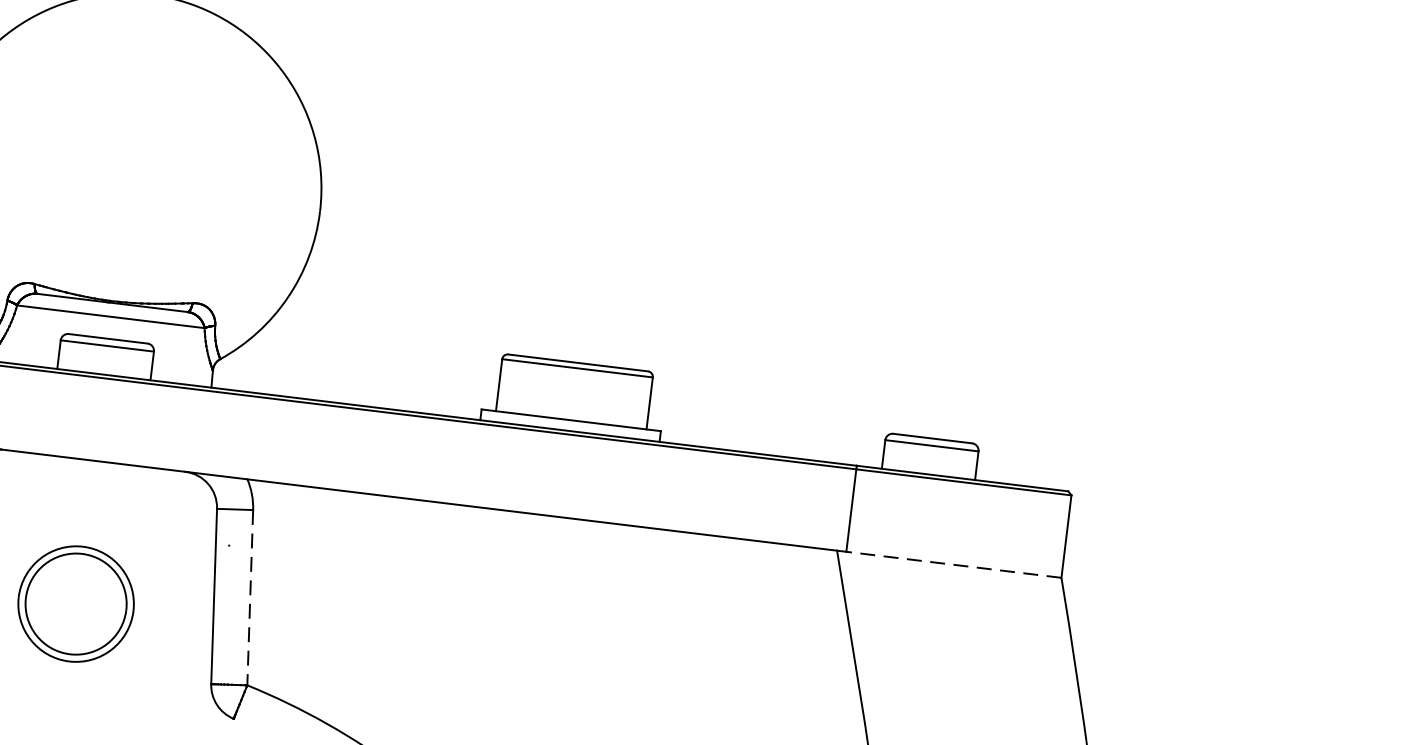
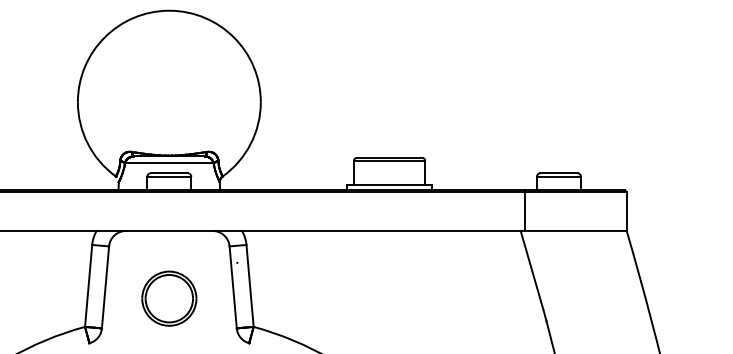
line: (951, 563) -> (574, 230), dashed -> solid
line: (250, 599) -> (250, 286), dashed -> solid

